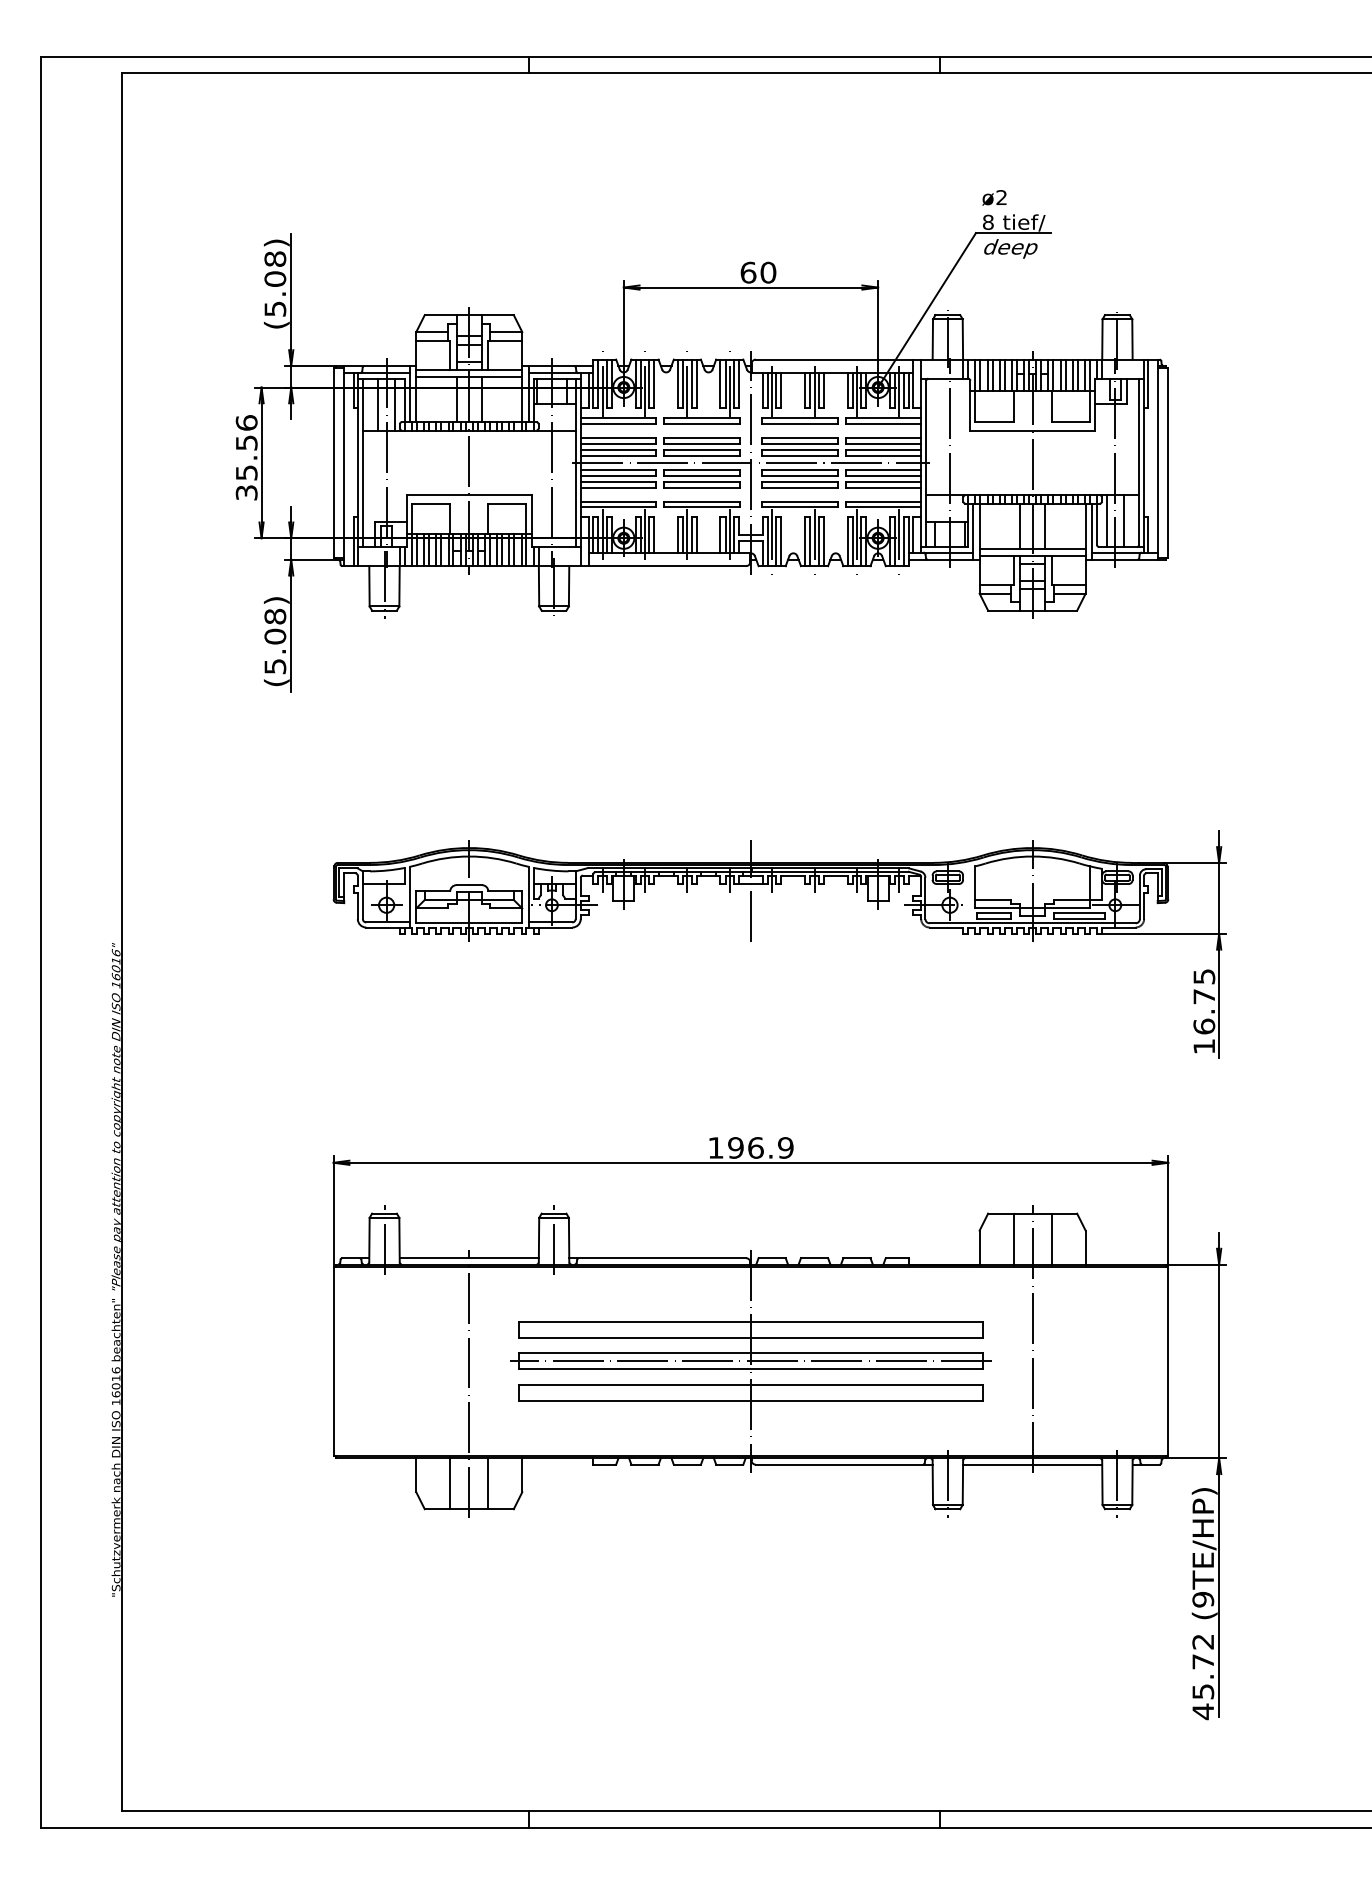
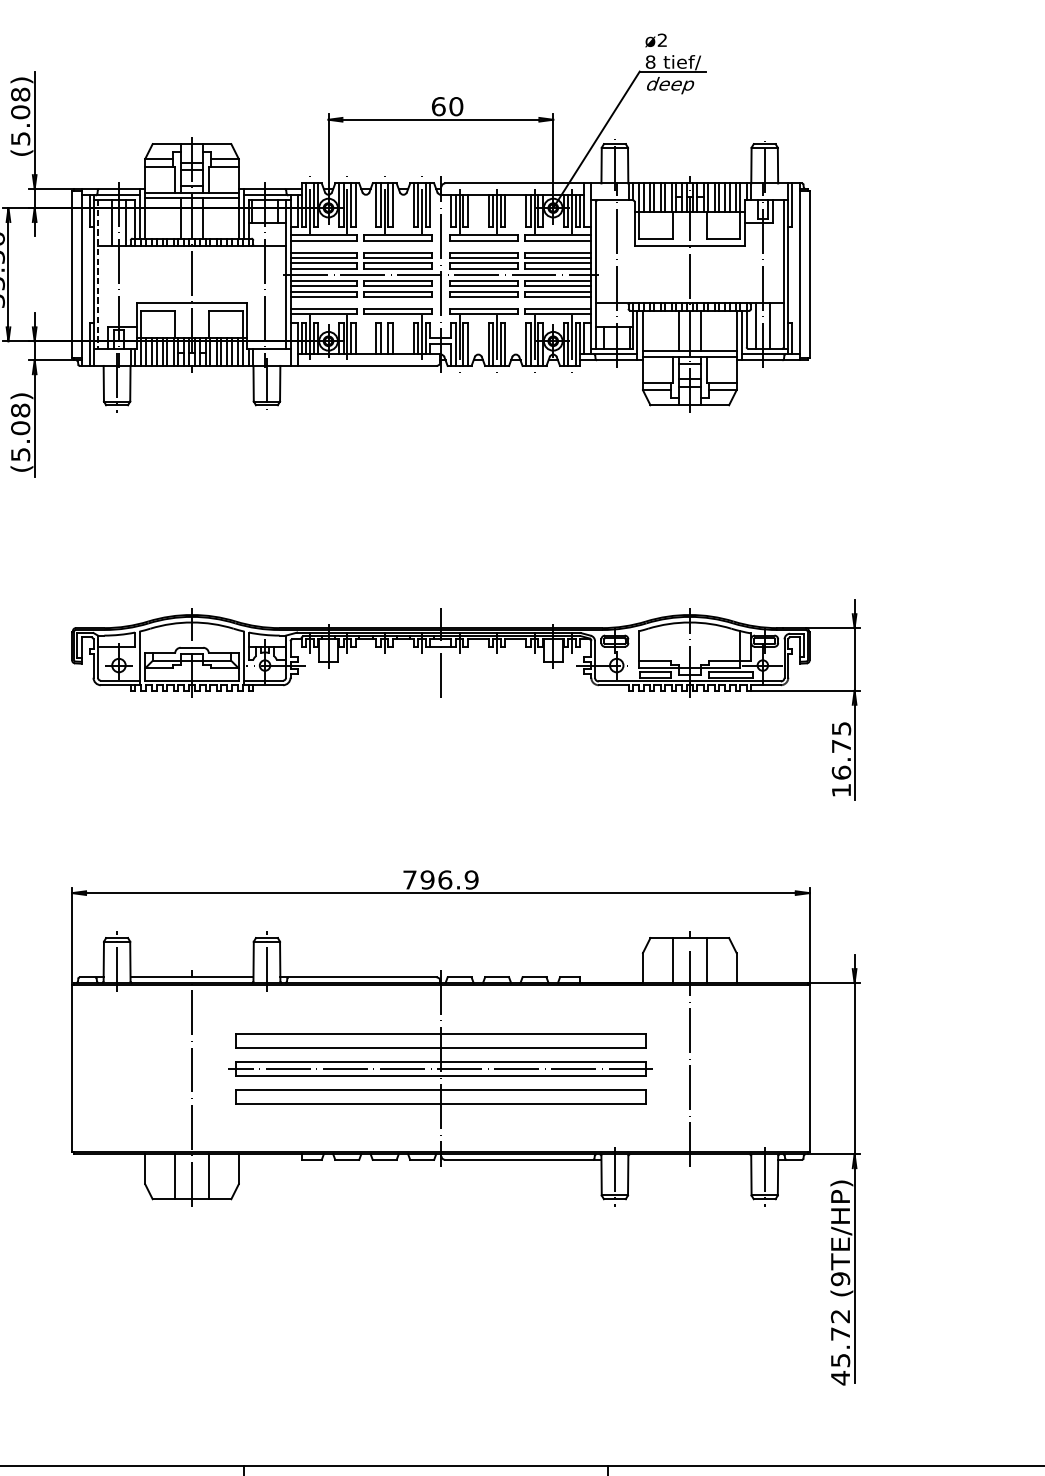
line: (362, 463) -> (97, 275), solid -> dashed
line: (687, 534) -> (384, 337), removed
text: (715, 1147) -> (409, 879), 196.9 -> 796.9
line: (1032, 1464) -> (689, 1159), removed

